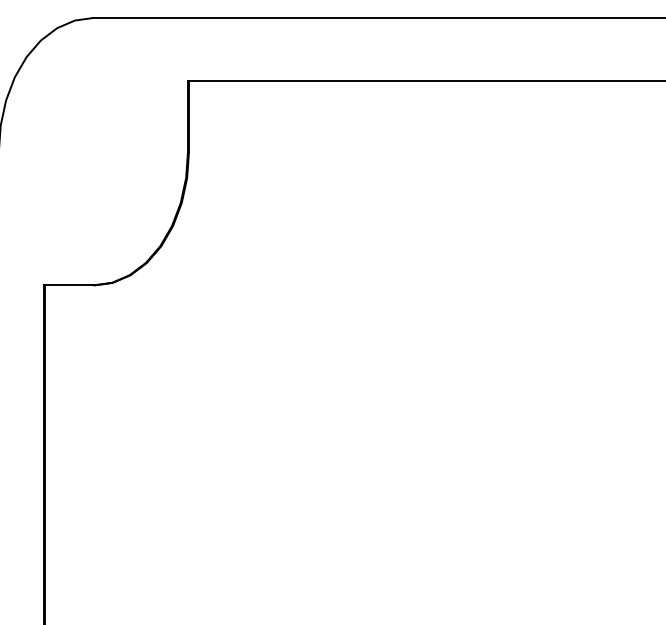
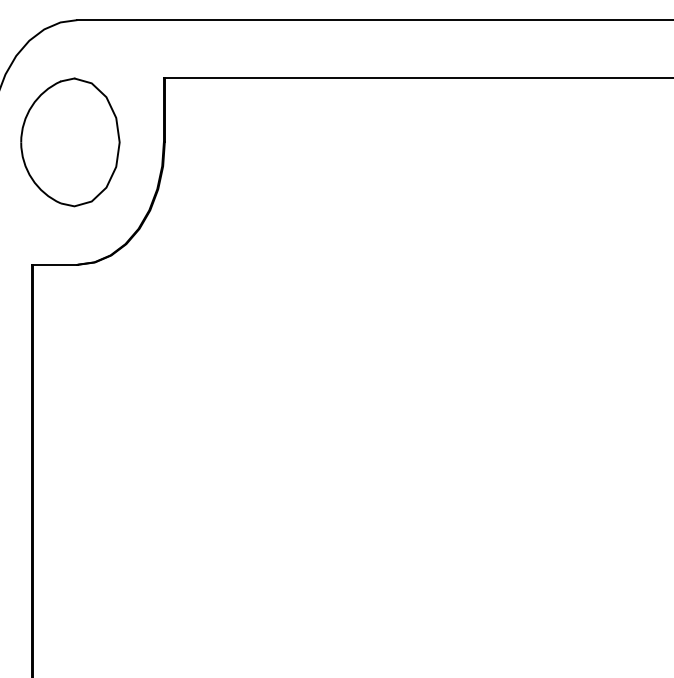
part: (85, 151) -> (70, 142), added

